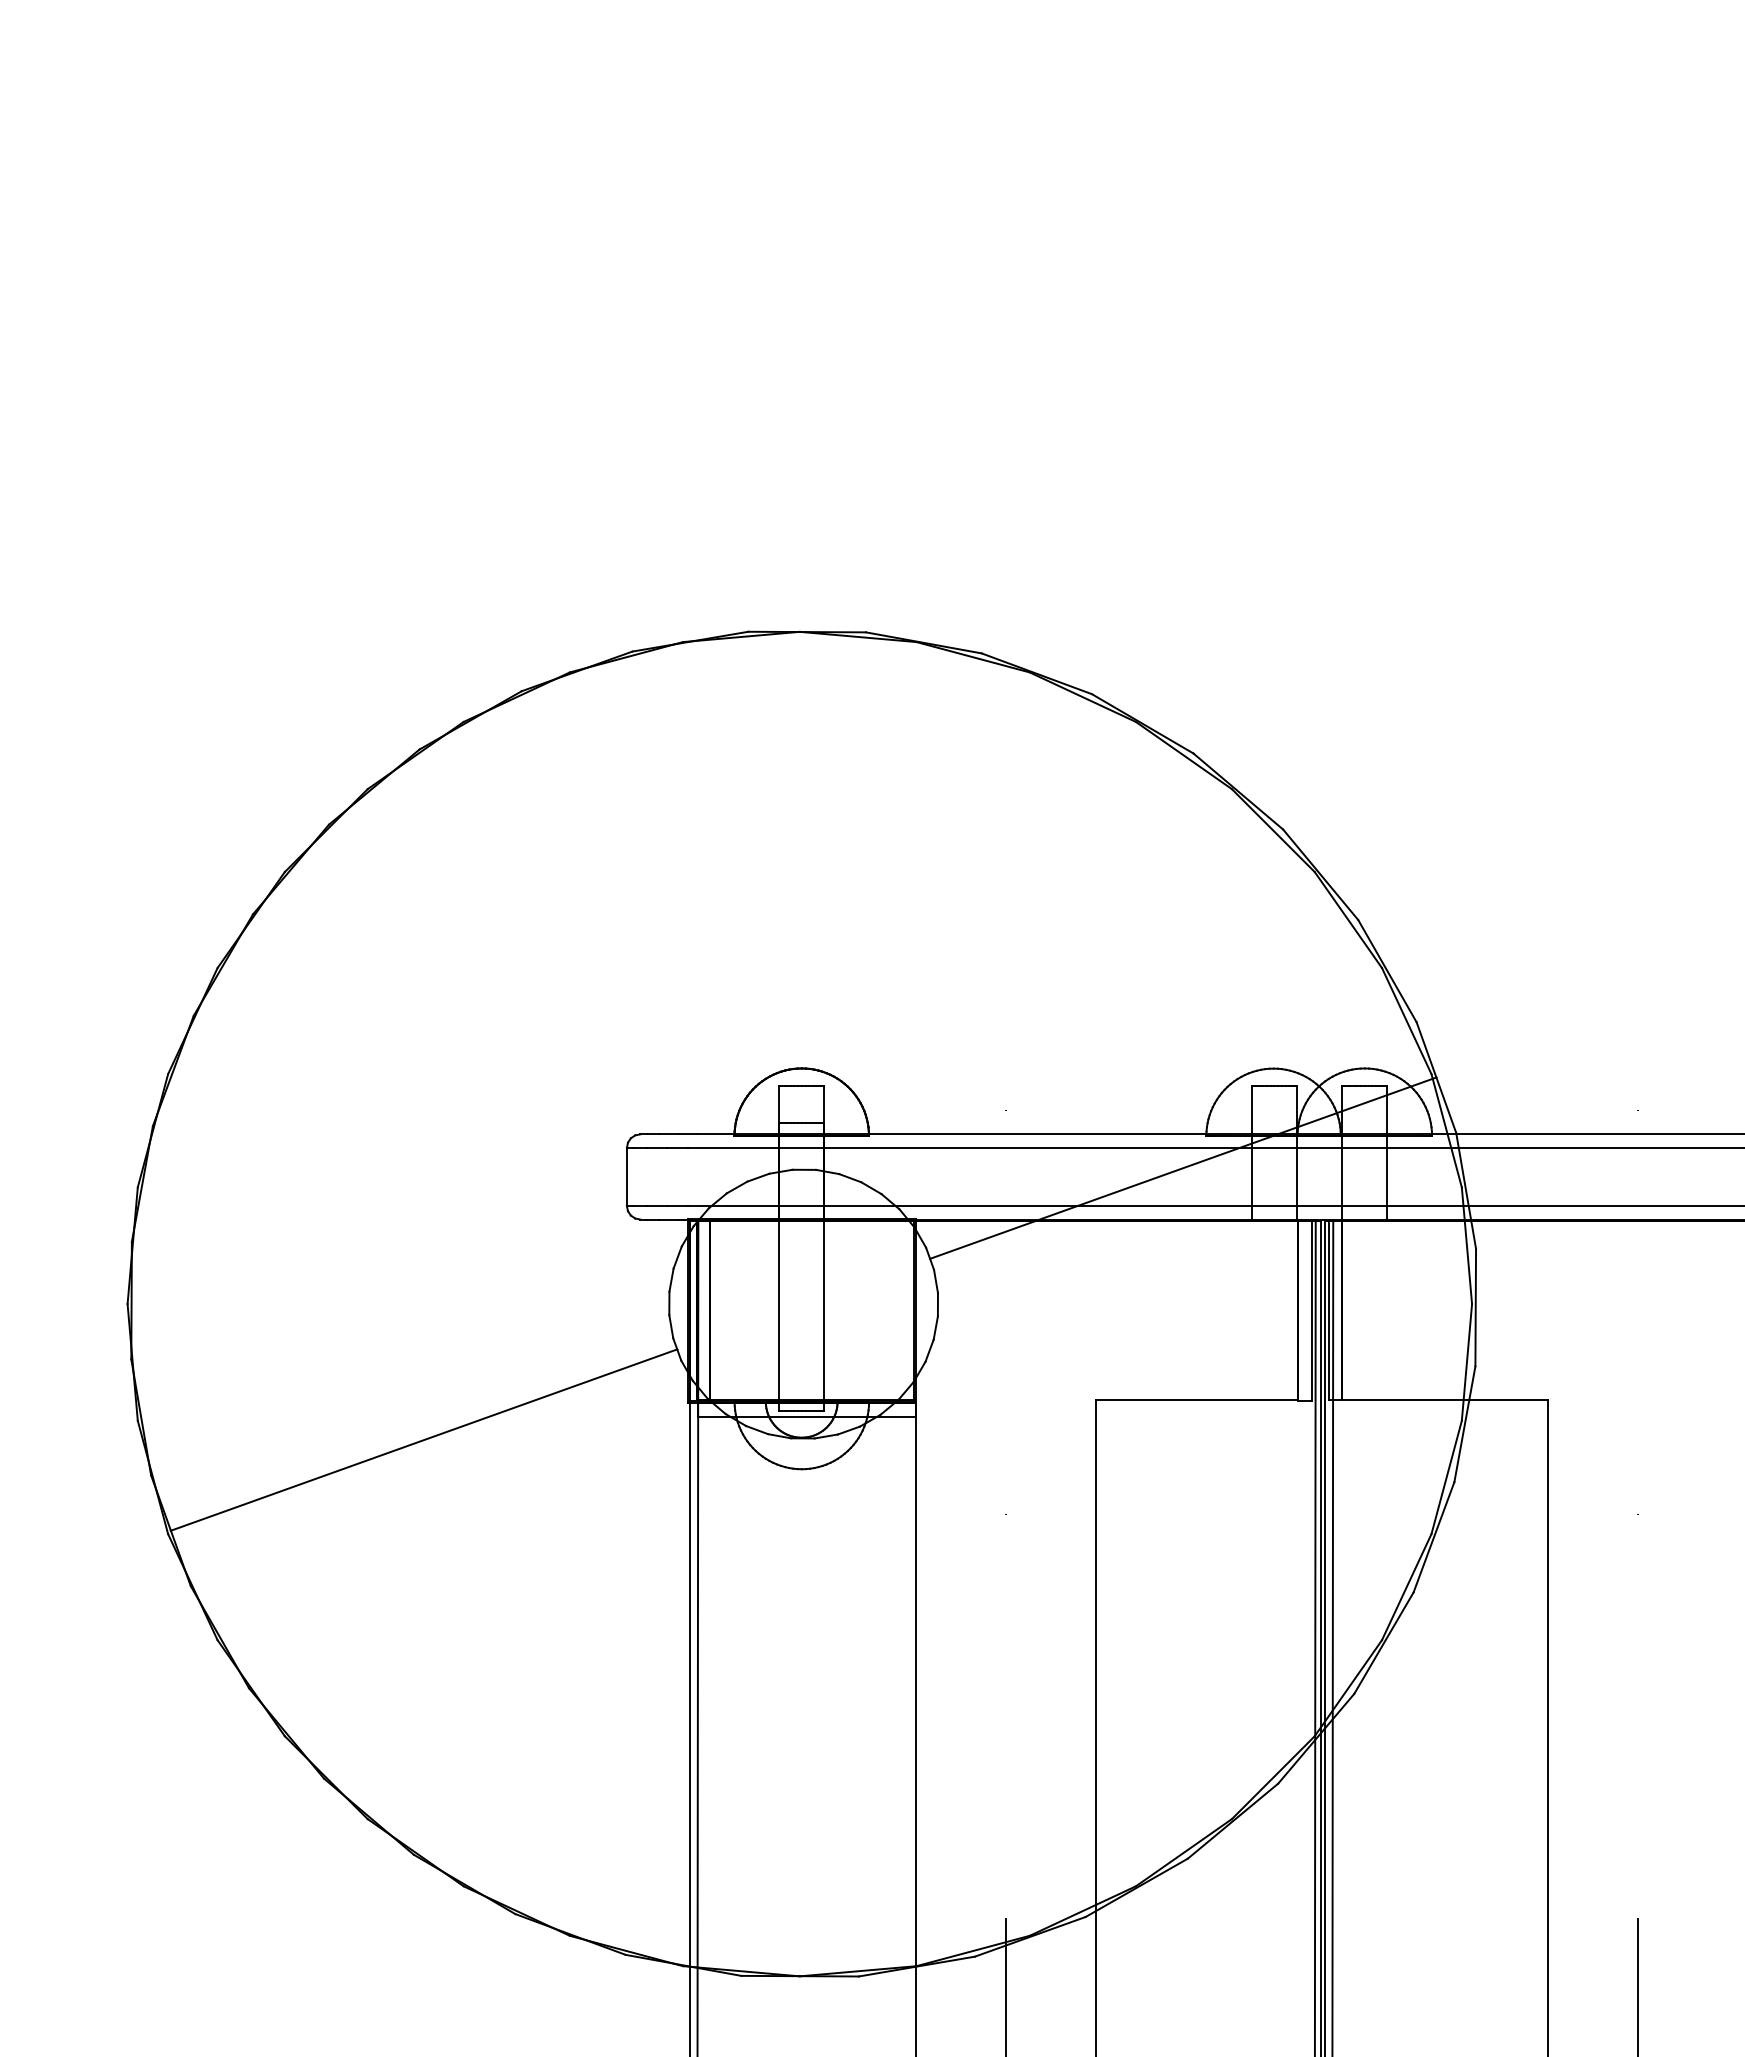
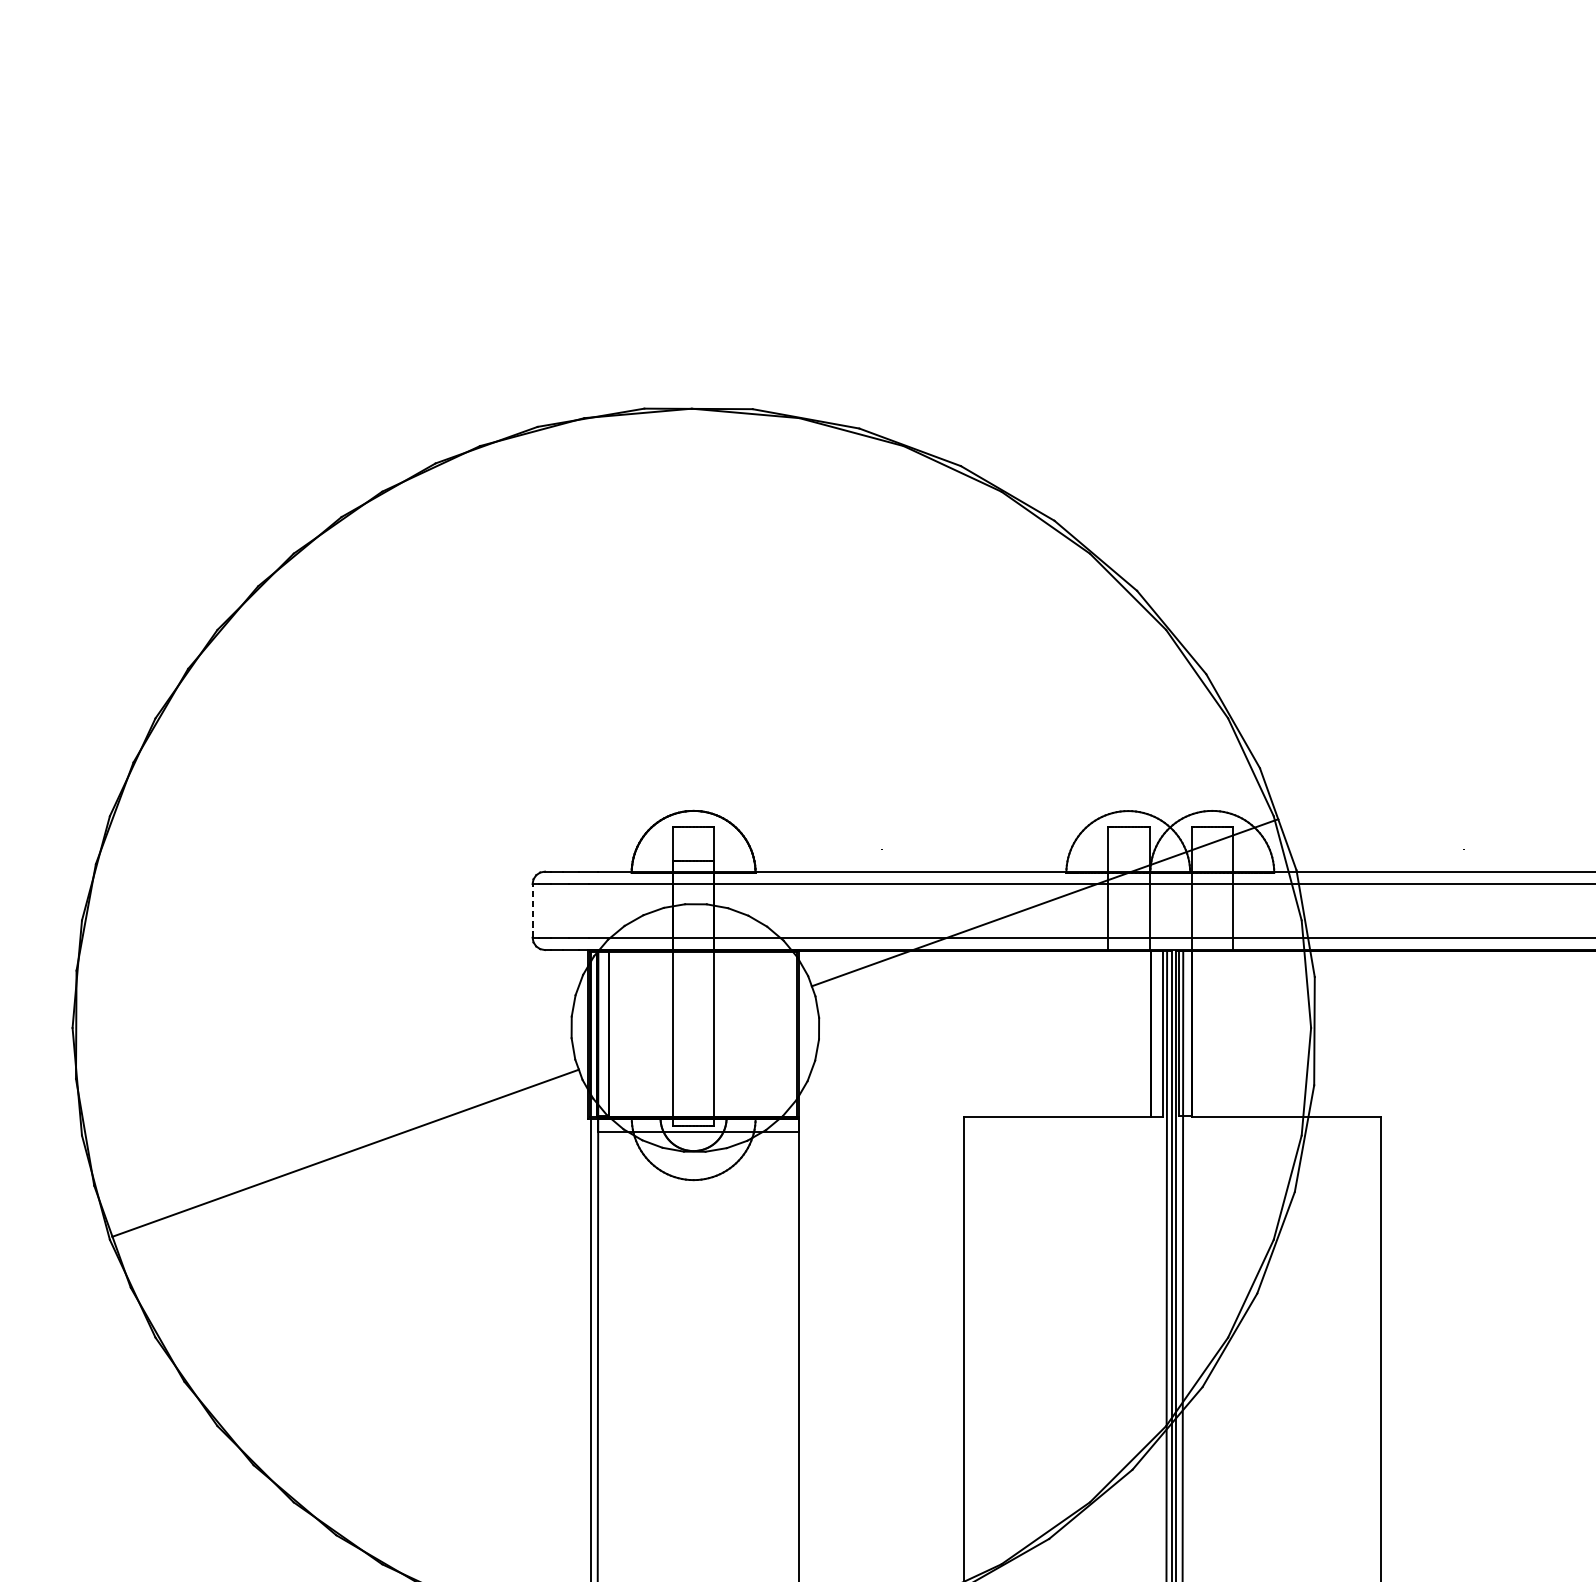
line: (626, 1176) -> (532, 910), solid -> dashed

